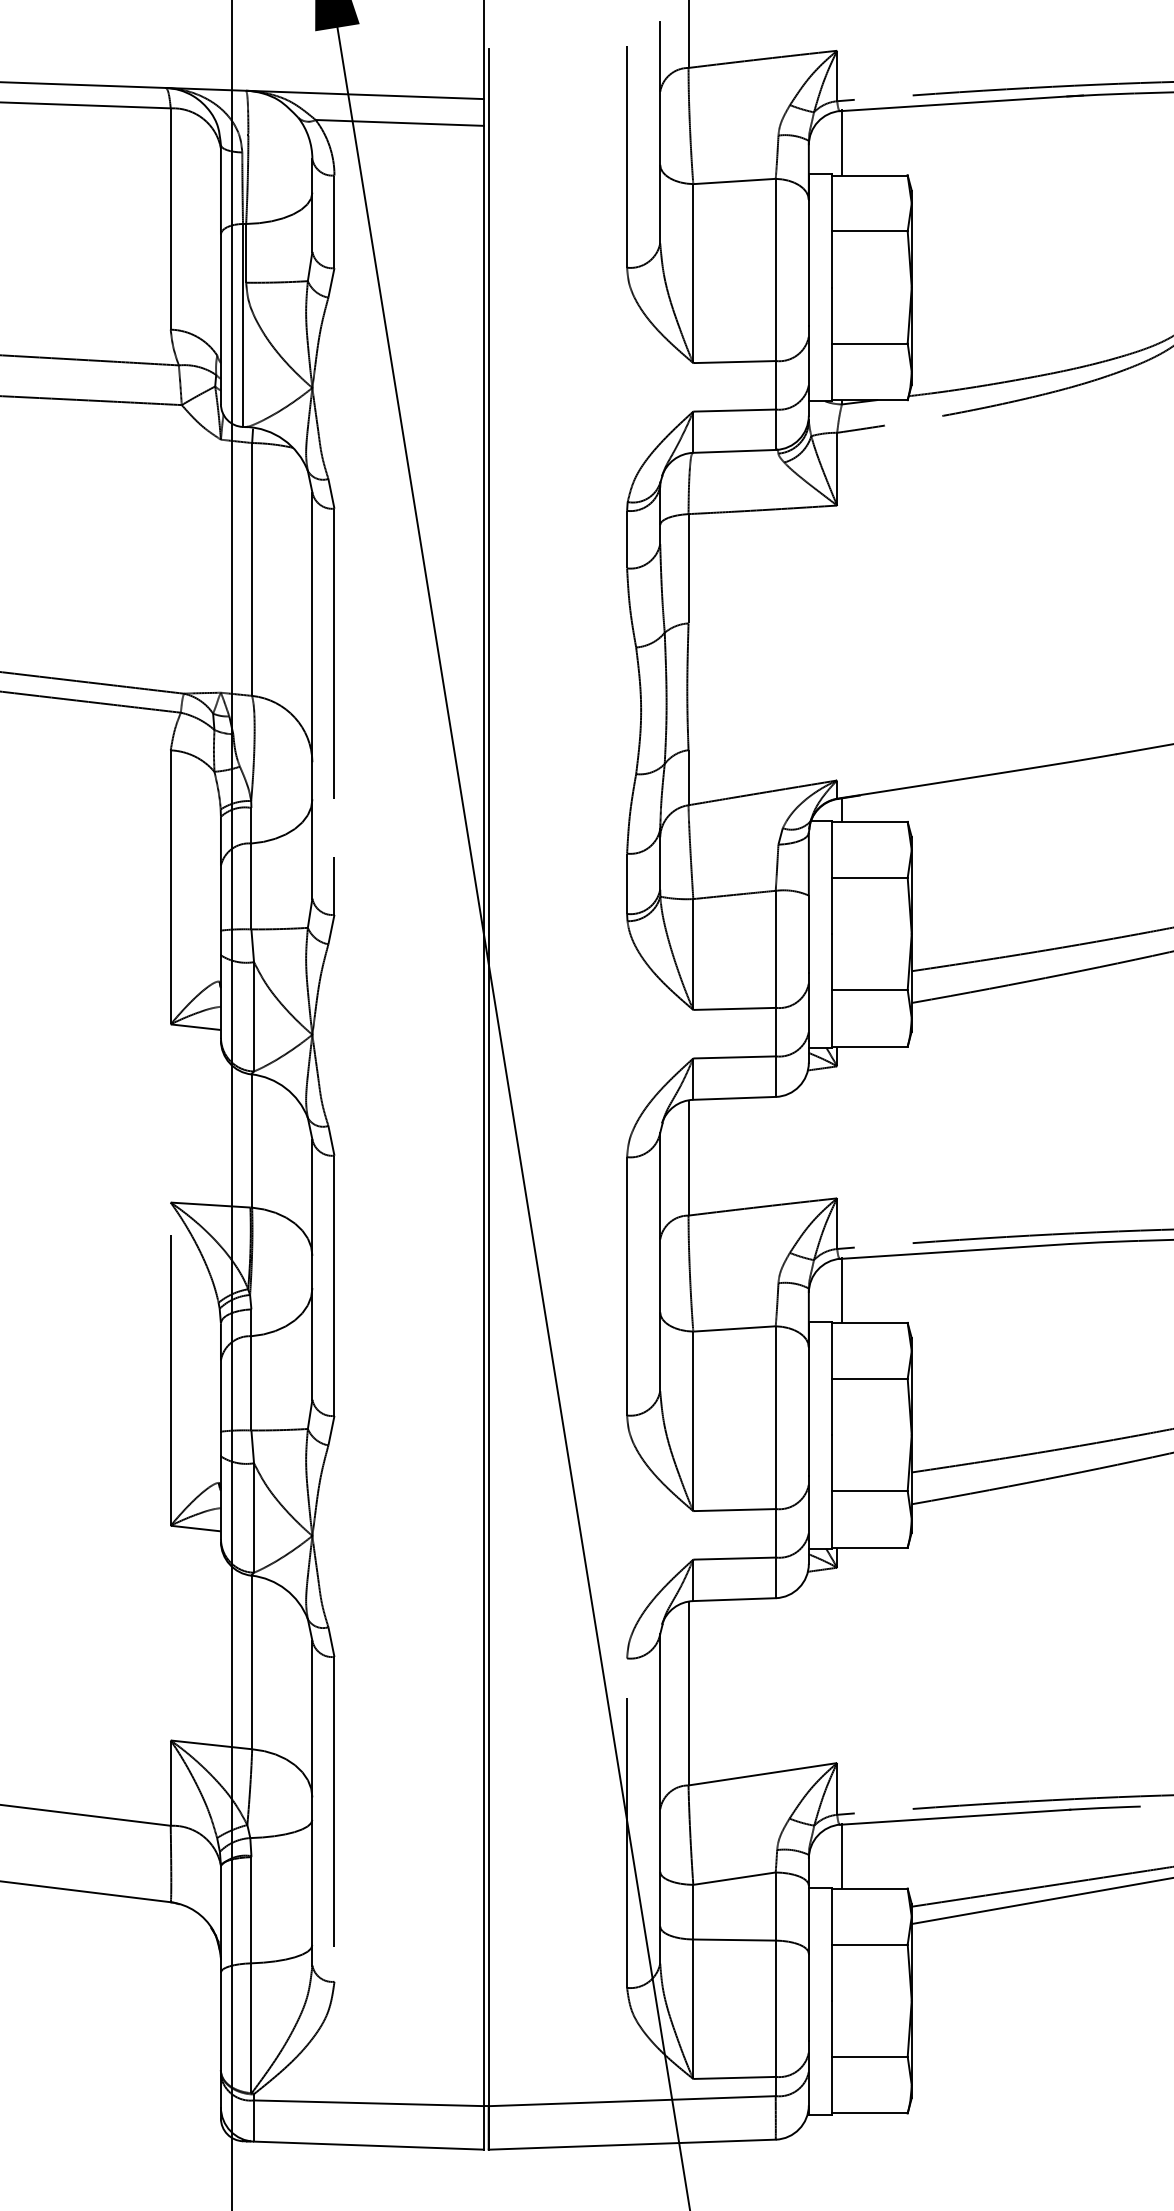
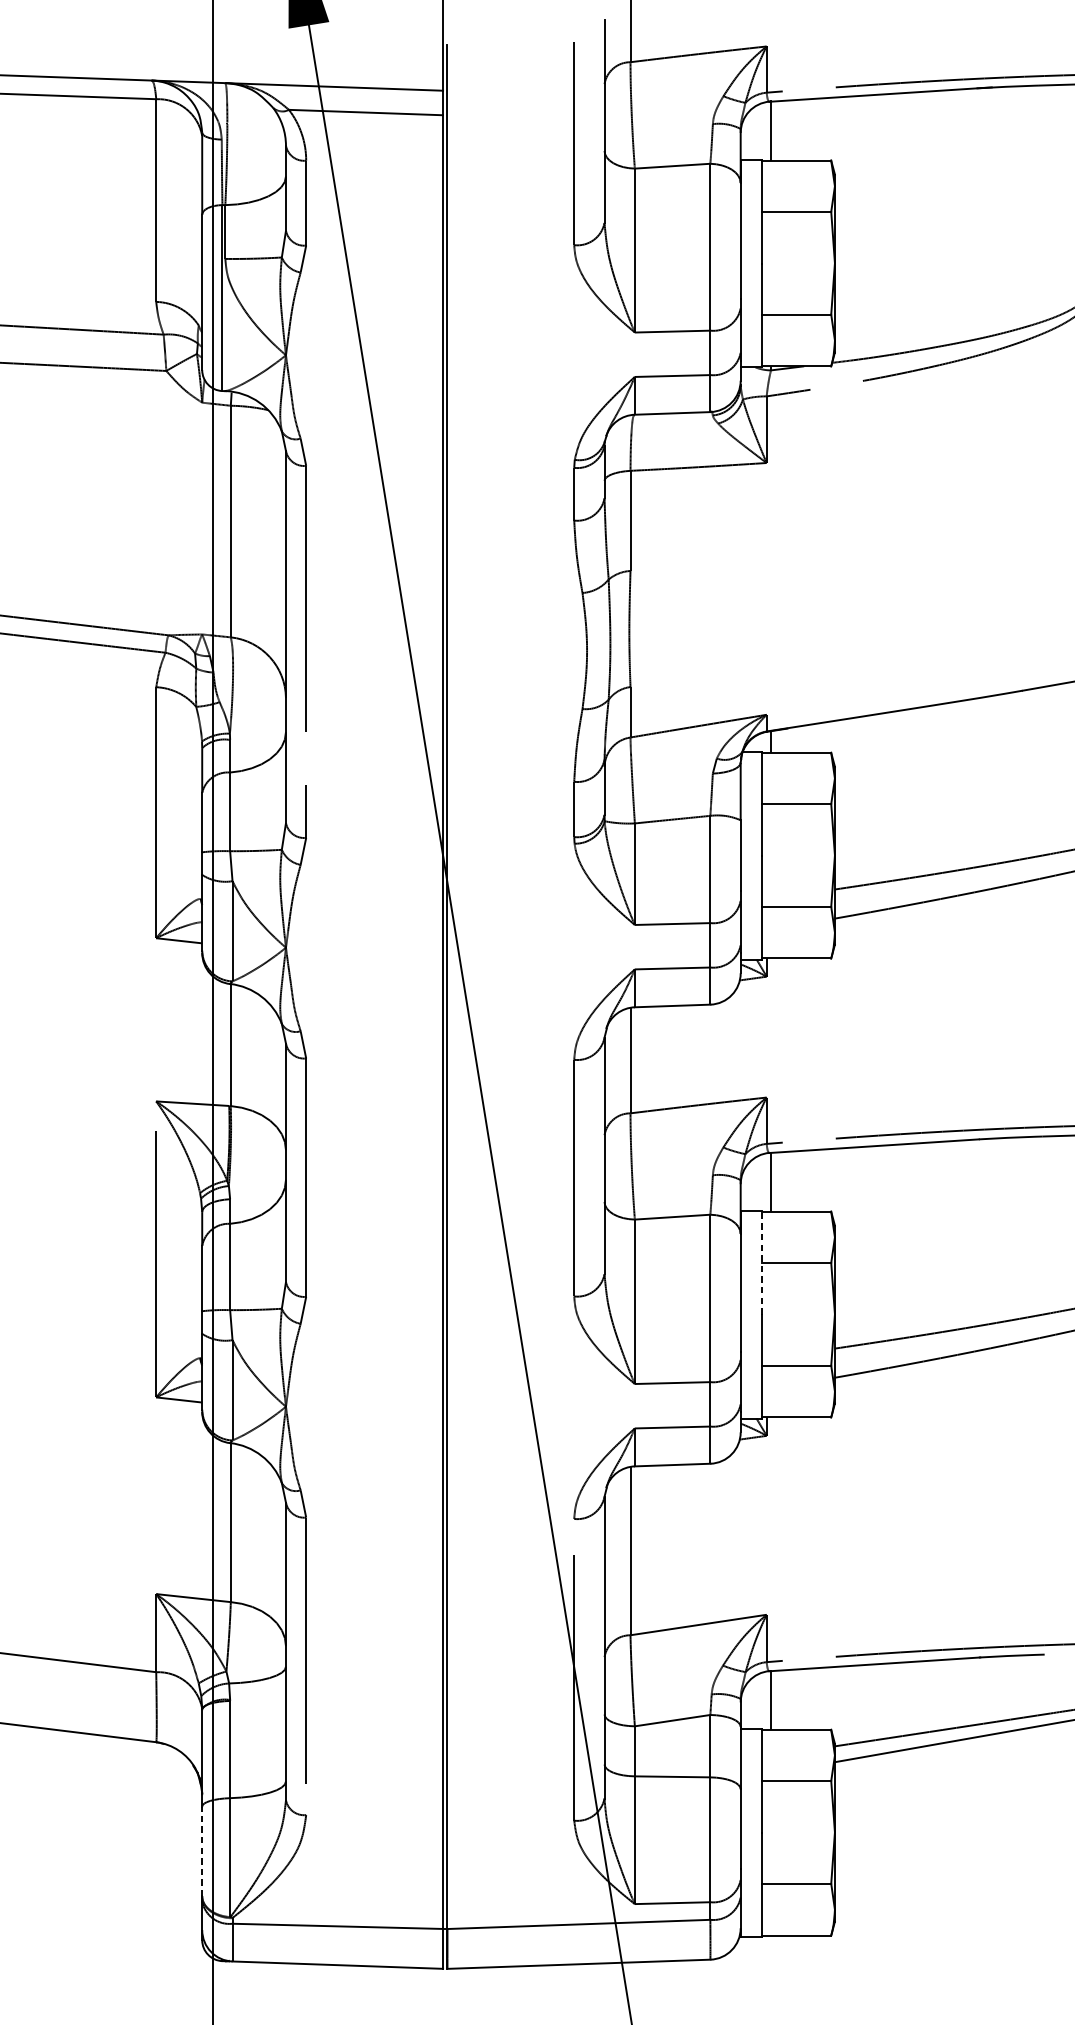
line: (831, 1378) -> (761, 1262), solid -> dashed
line: (220, 2021) -> (201, 1851), solid -> dashed

